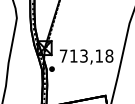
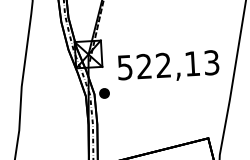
text: (86, 55) -> (168, 64), 713,18 -> 522,13

